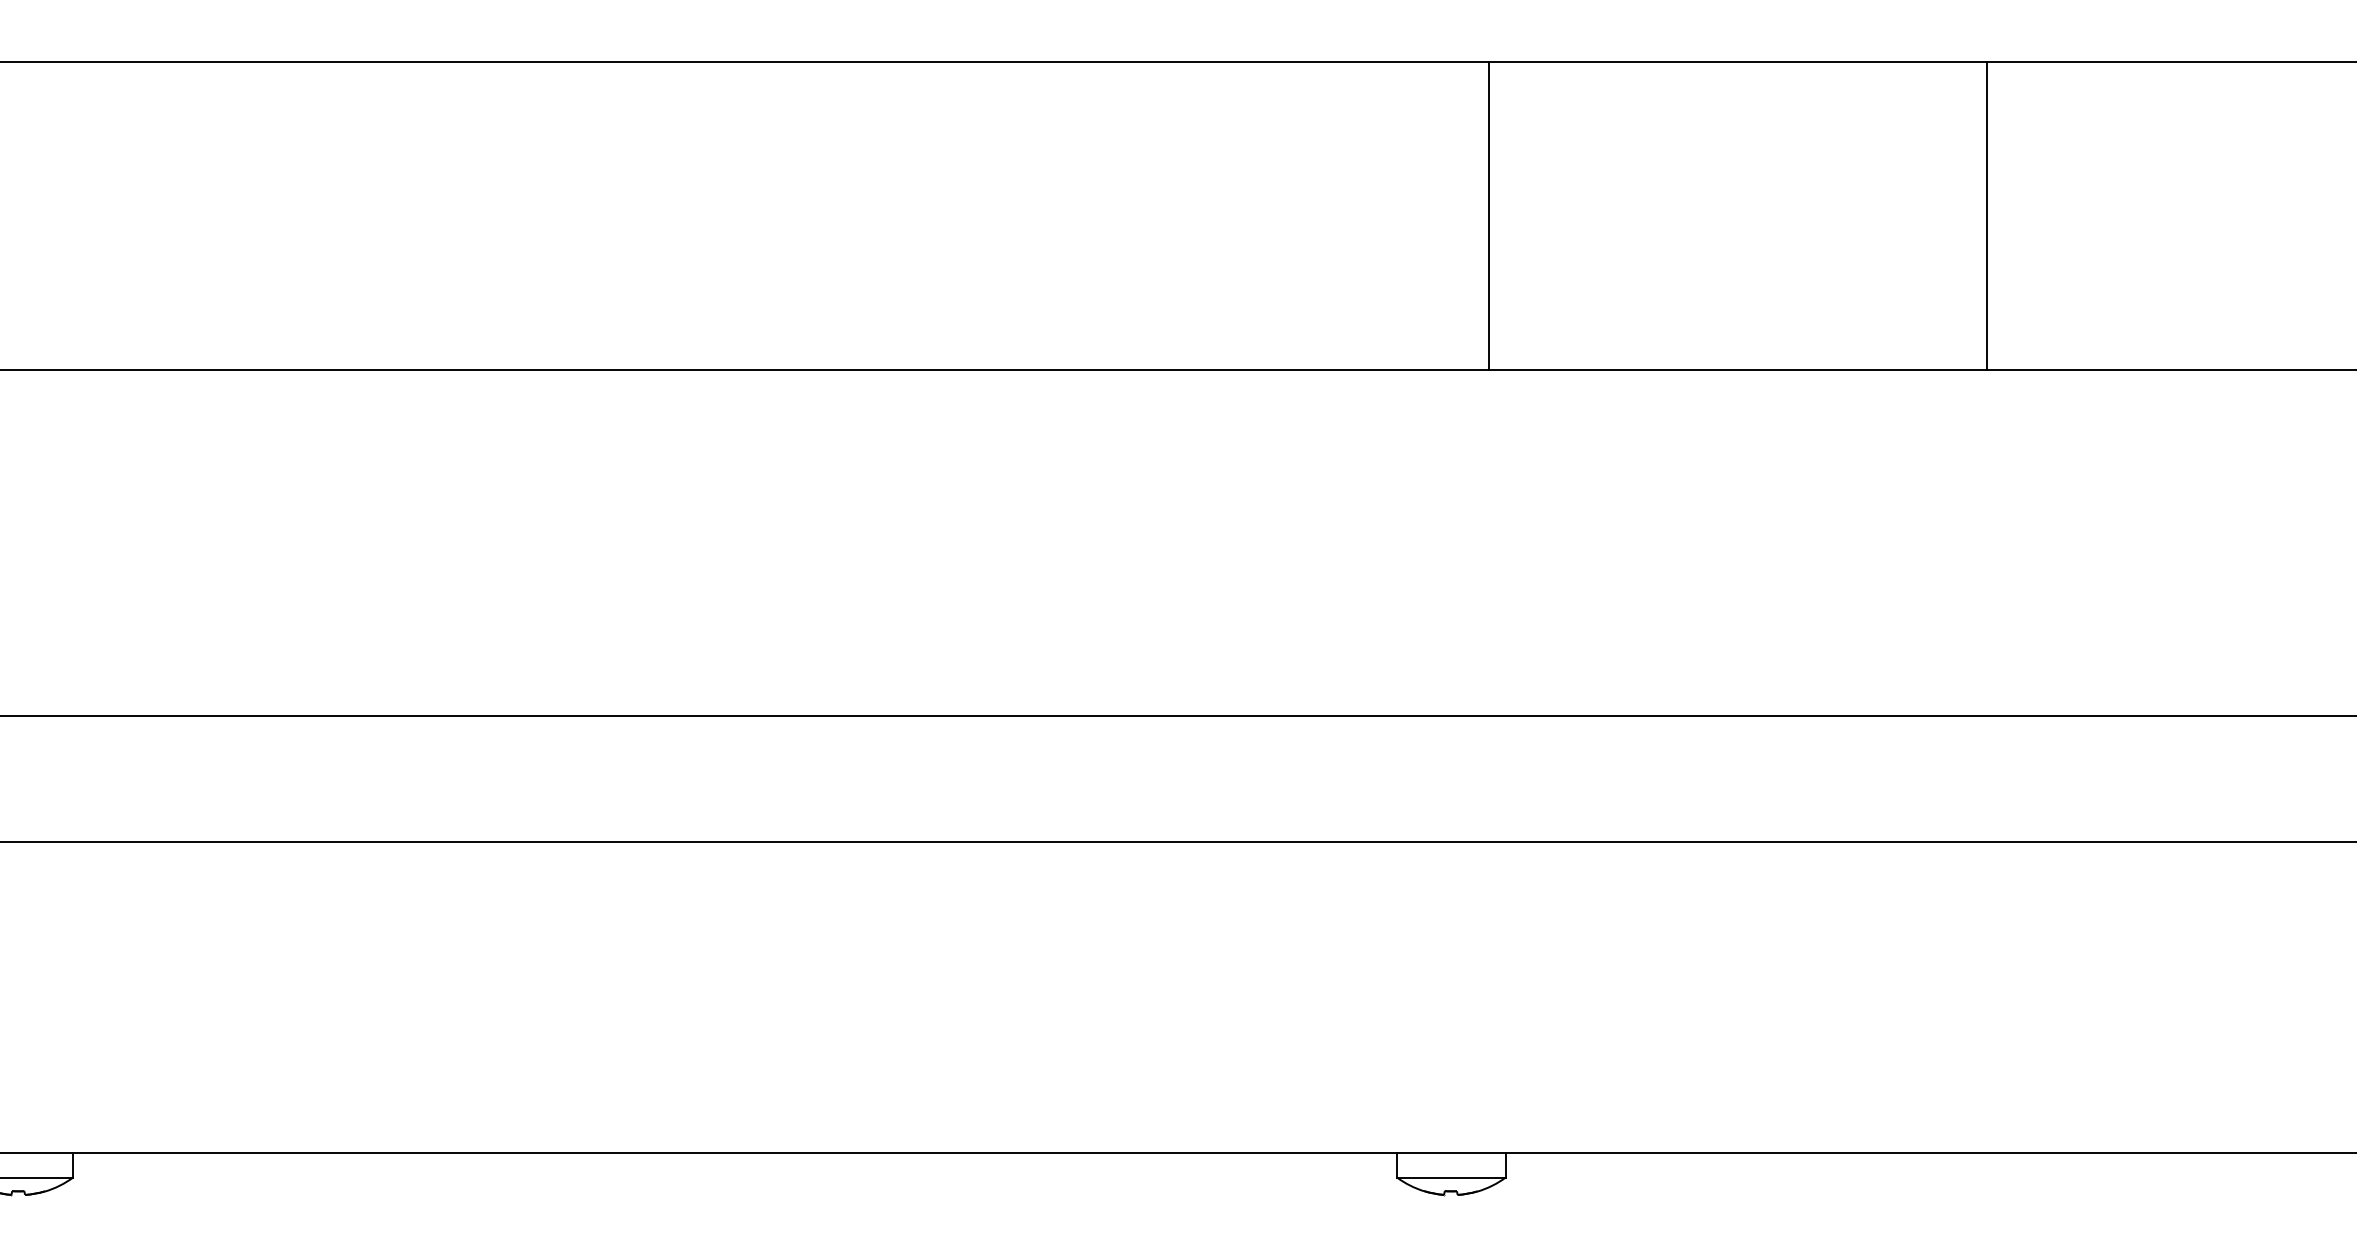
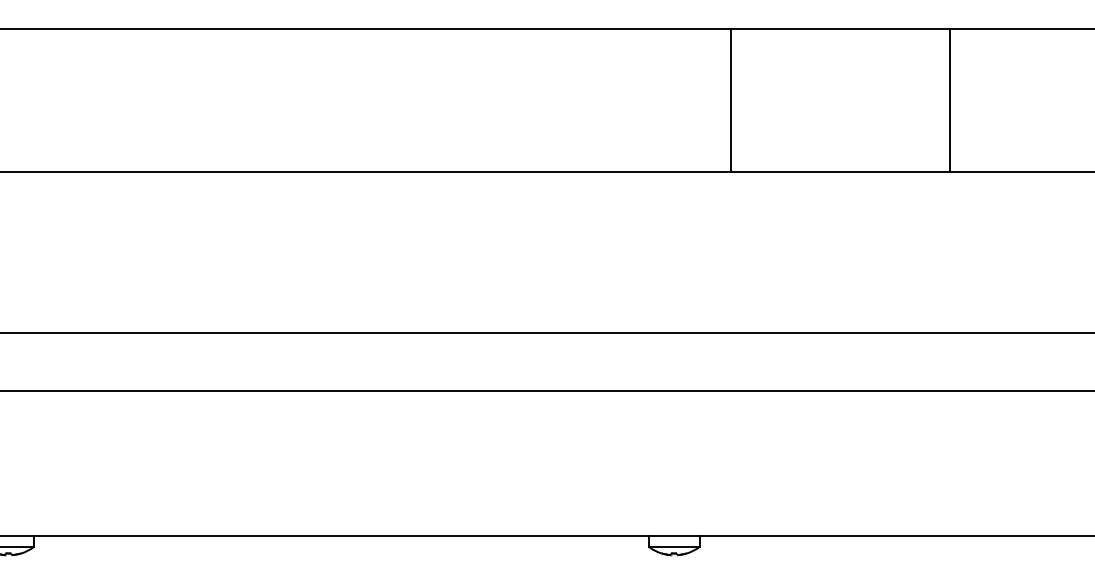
line: (1488, 216) -> (730, 100), moved
line: (1985, 216) -> (949, 100), moved

